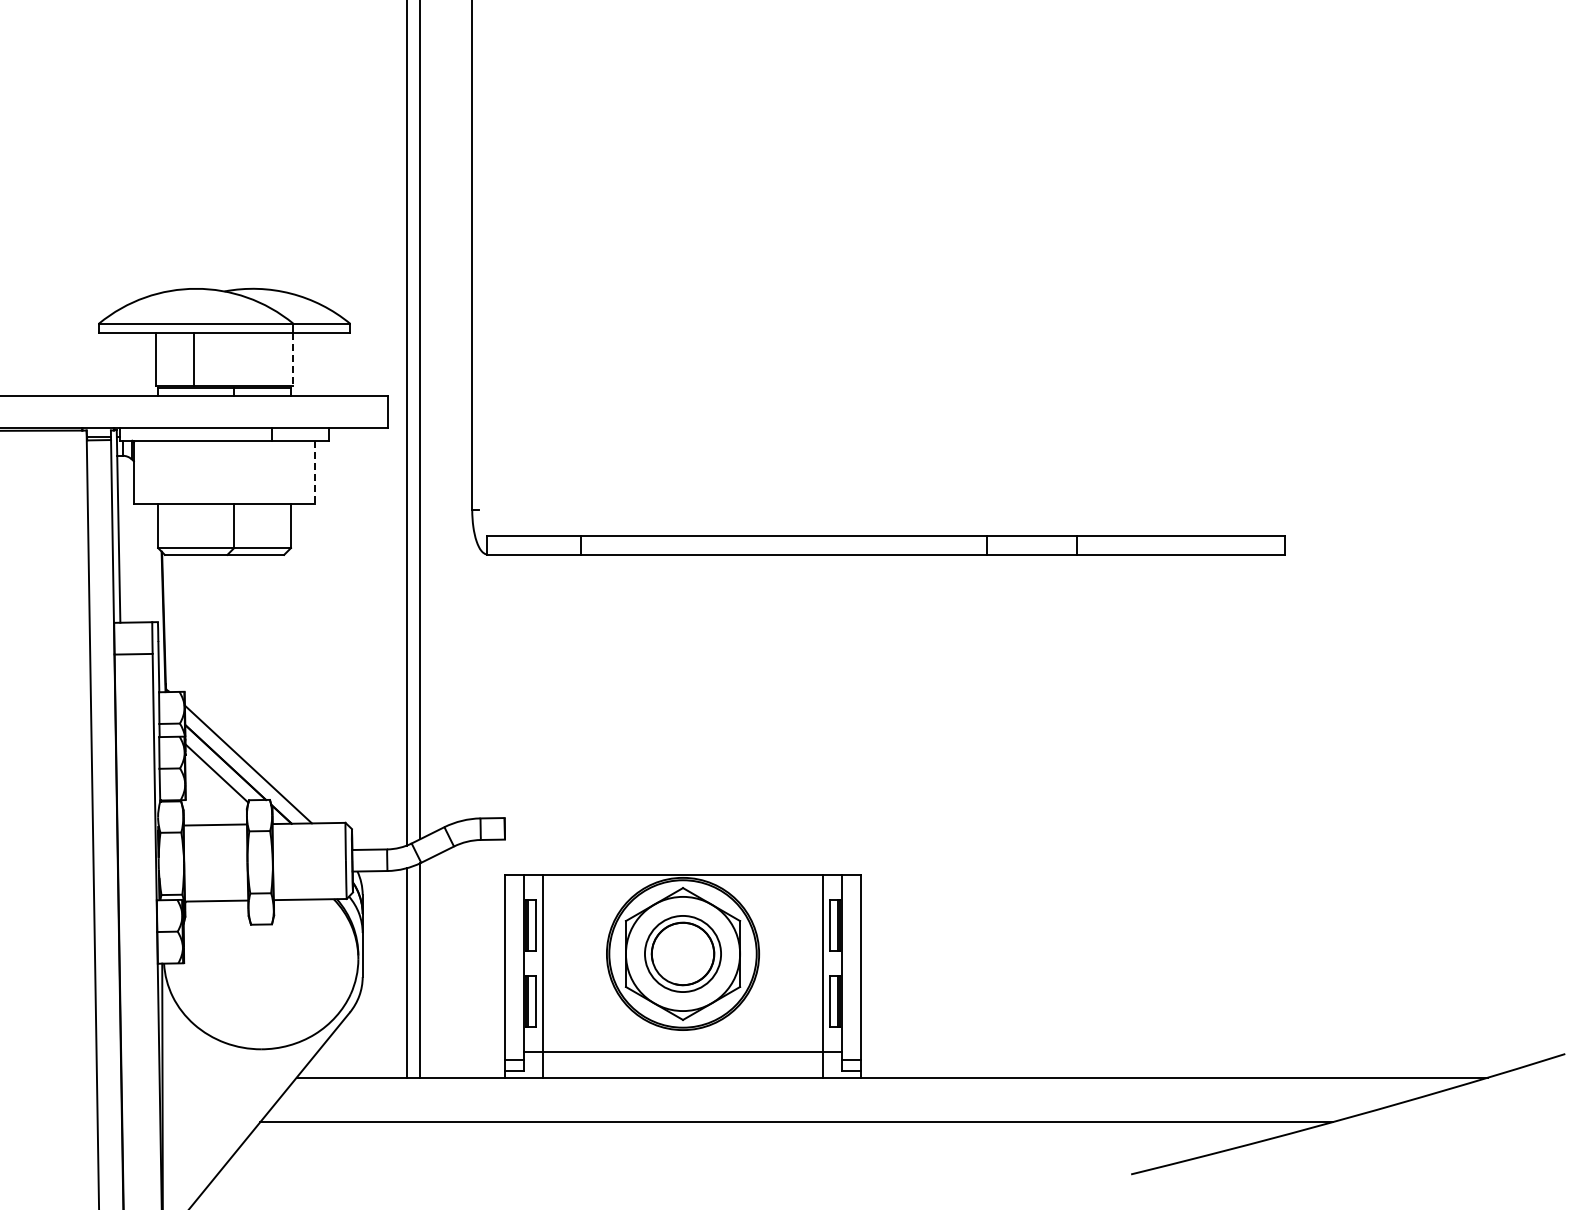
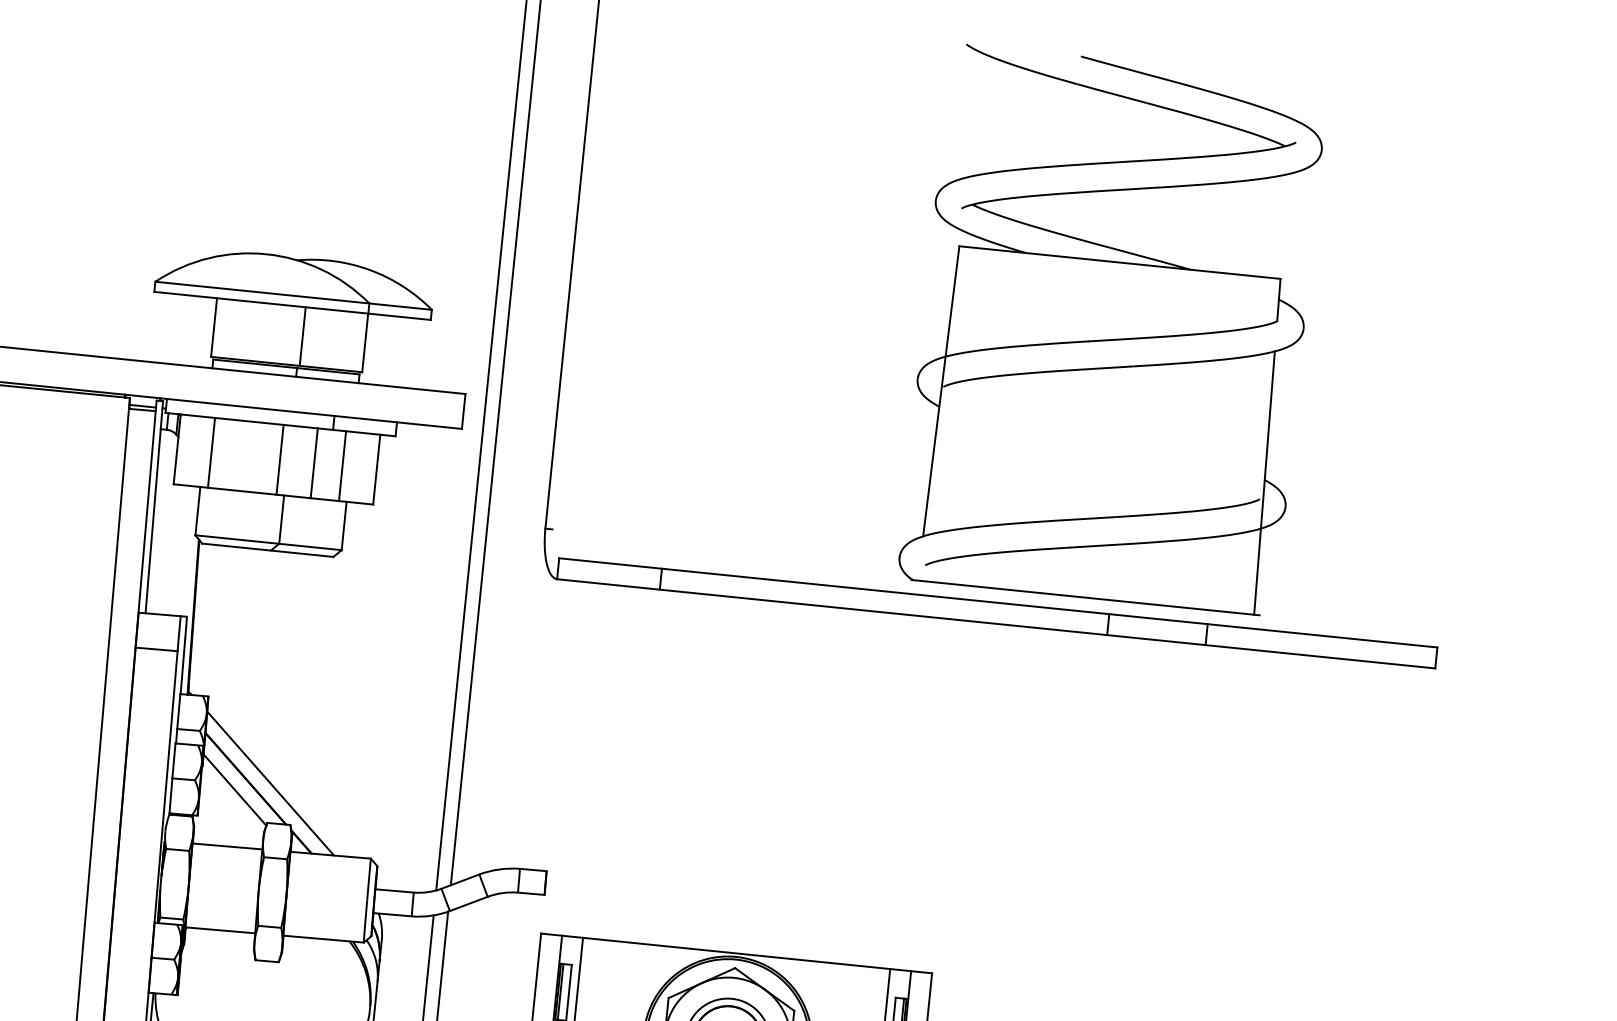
part: (964, 279) -> (1112, 329), added
line: (194, 359) -> (302, 336), moved
line: (293, 359) -> (365, 342), dashed -> solid
line: (165, 472) -> (212, 452), added
line: (227, 472) -> (280, 459), added
line: (258, 472) -> (314, 463), added
line: (284, 472) -> (342, 466), added
line: (315, 472) -> (377, 469), dashed -> solid

